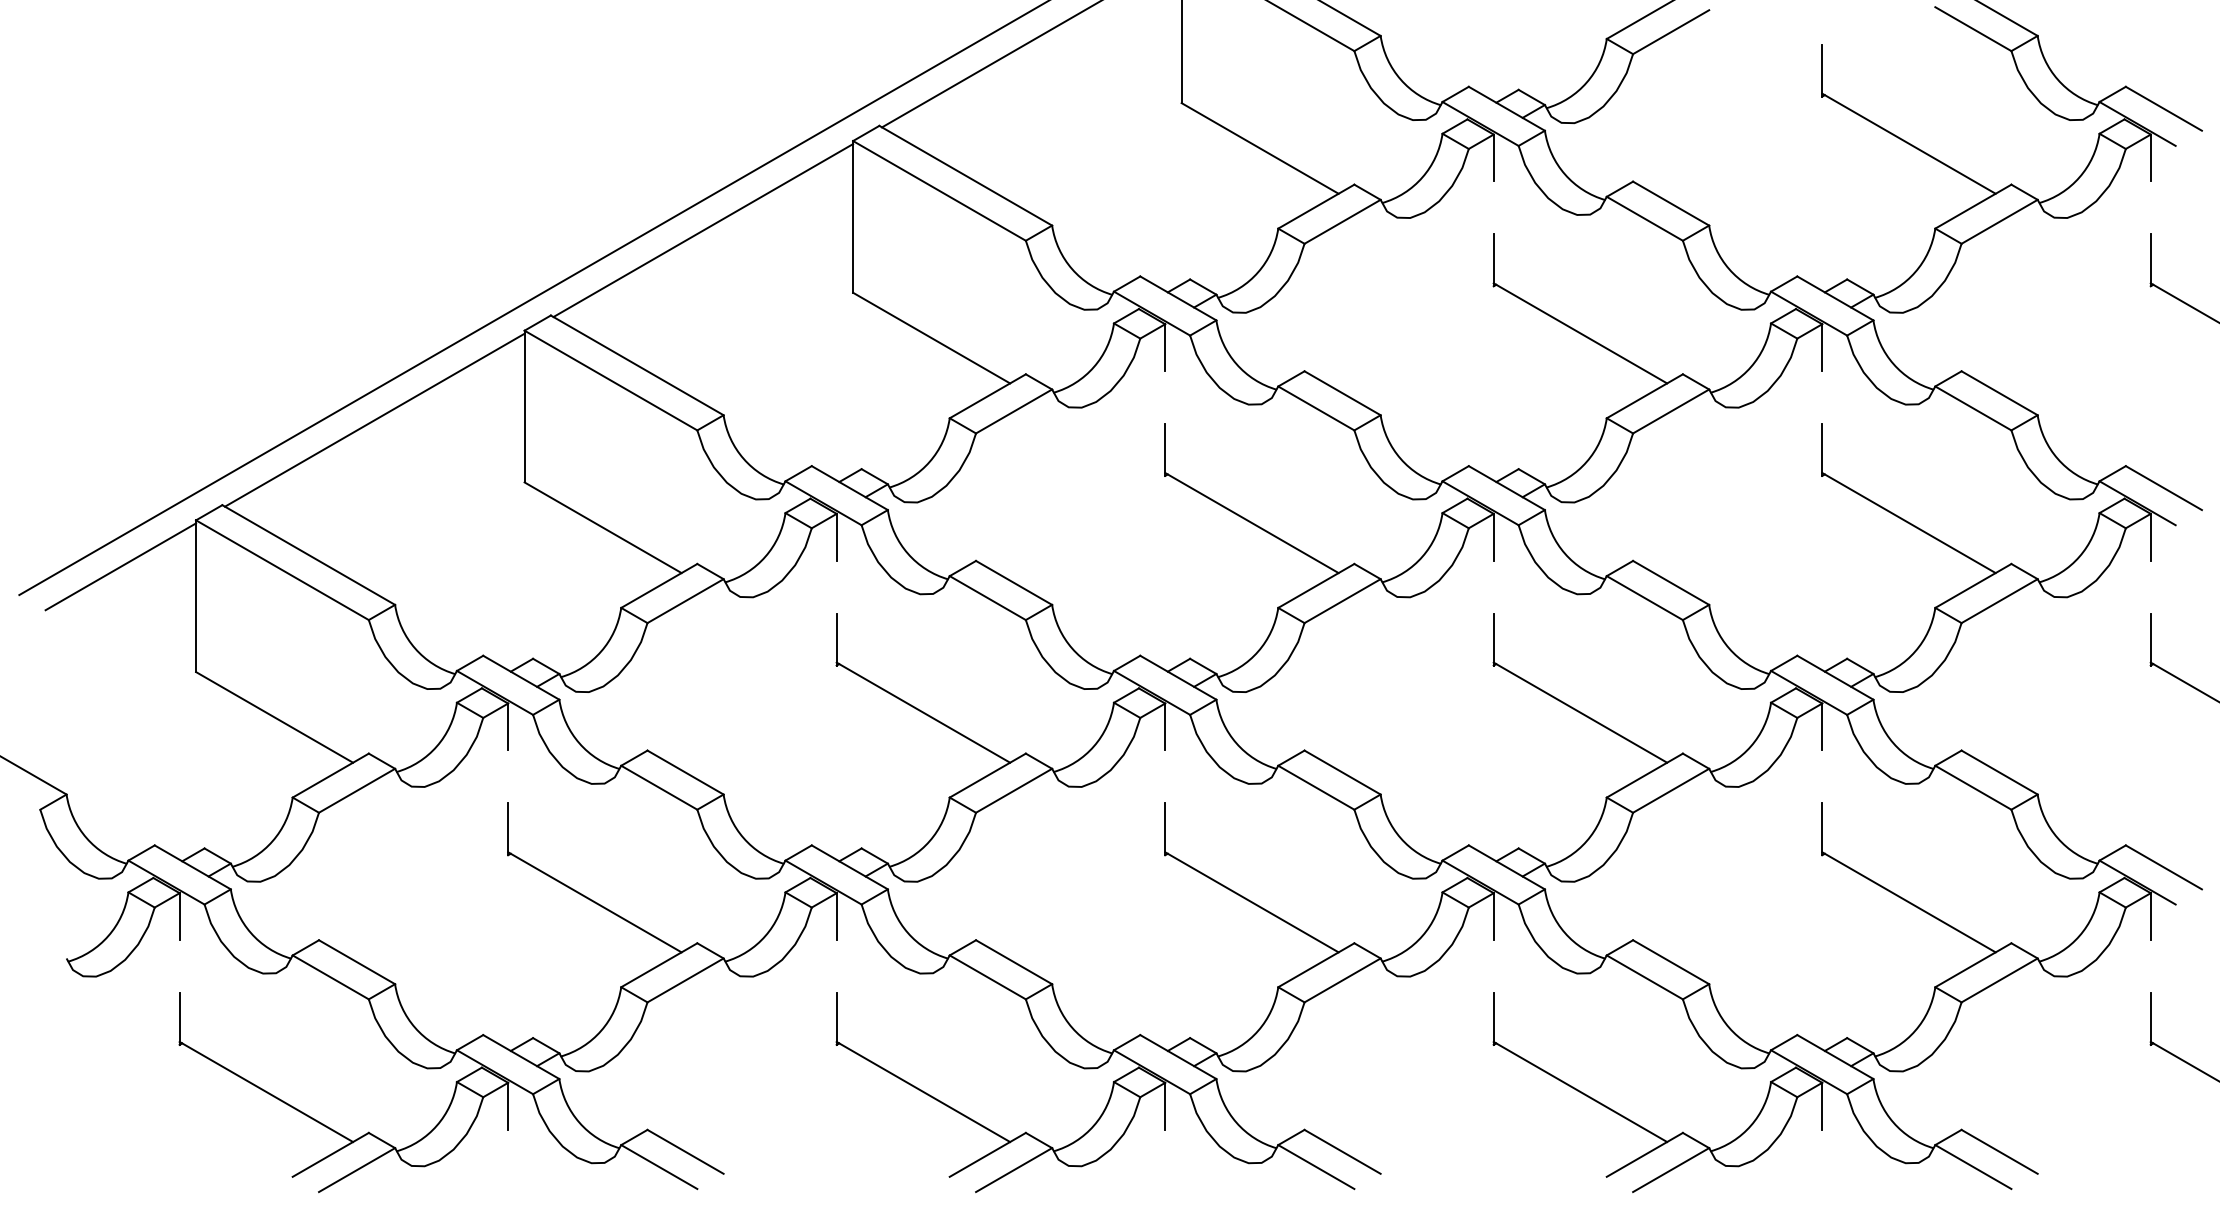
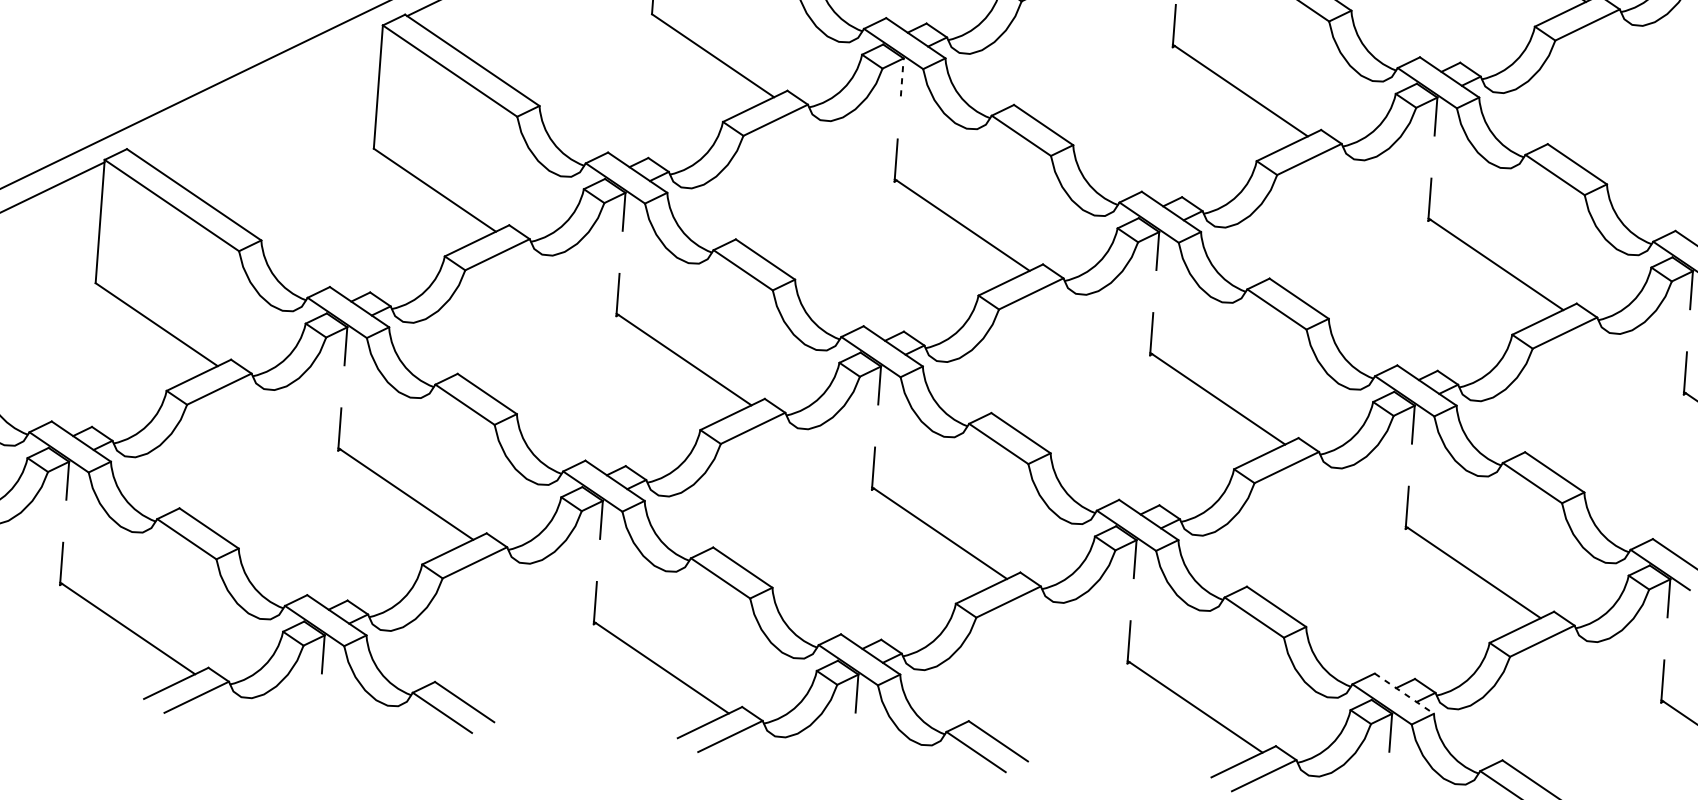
line: (1165, 347) -> (902, 77), solid -> dashed
line: (374, 419) -> (255, 88), removed
line: (1835, 1057) -> (1404, 694), solid -> dashed

